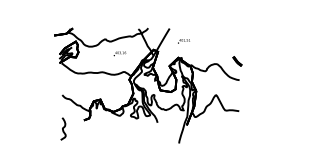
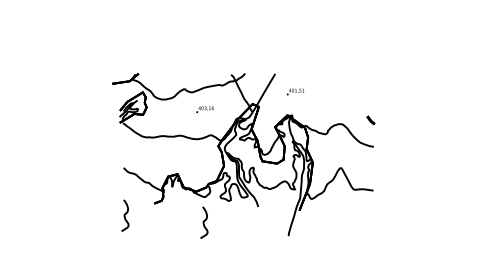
part: (237, 61) -> (370, 120), size x0.6
part: (119, 133) -> (204, 222), added

